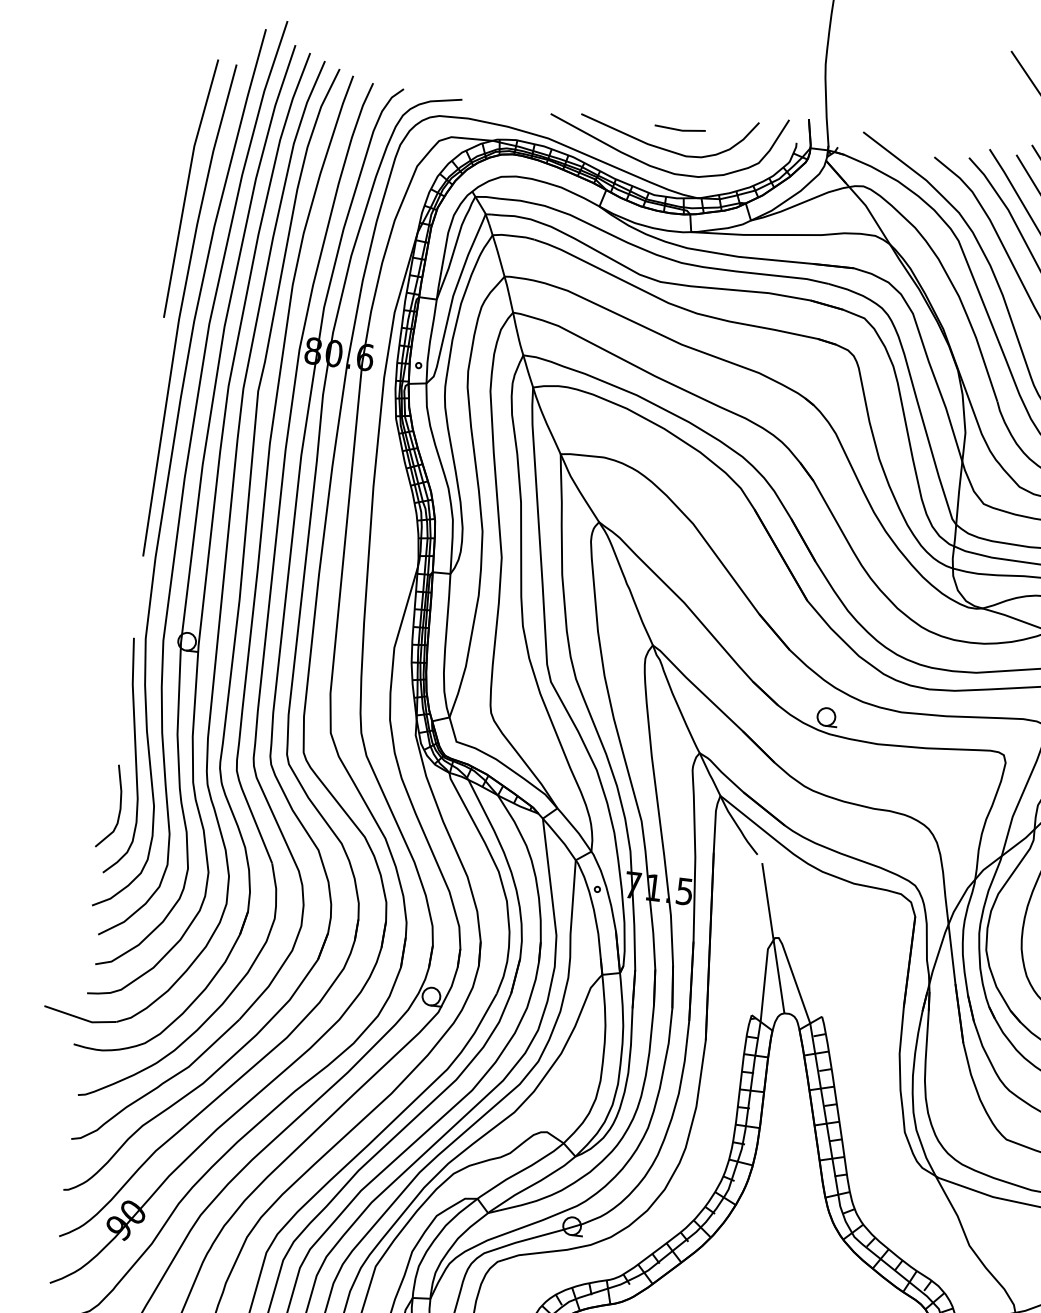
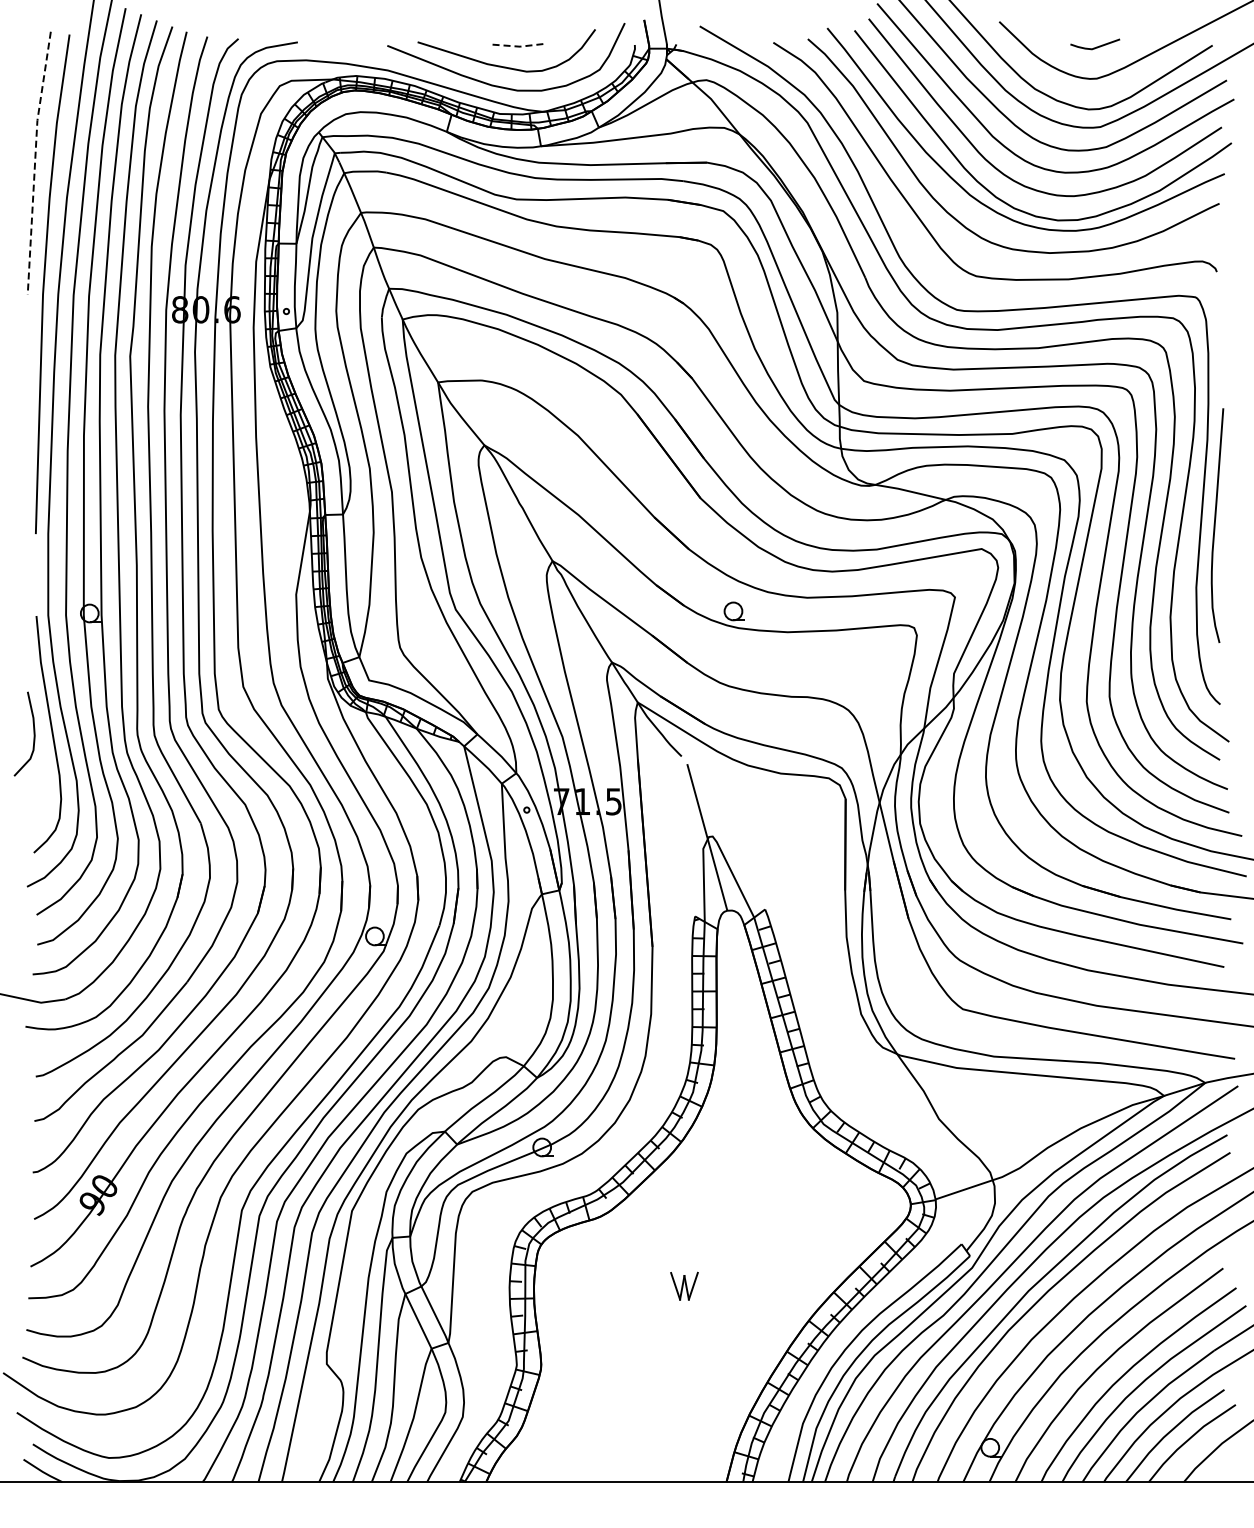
line: (680, 130) -> (518, 46), solid -> dashed
line: (187, 187) -> (35, 162), solid -> dashed
curve: (119, 806) -> (33, 733), moved

